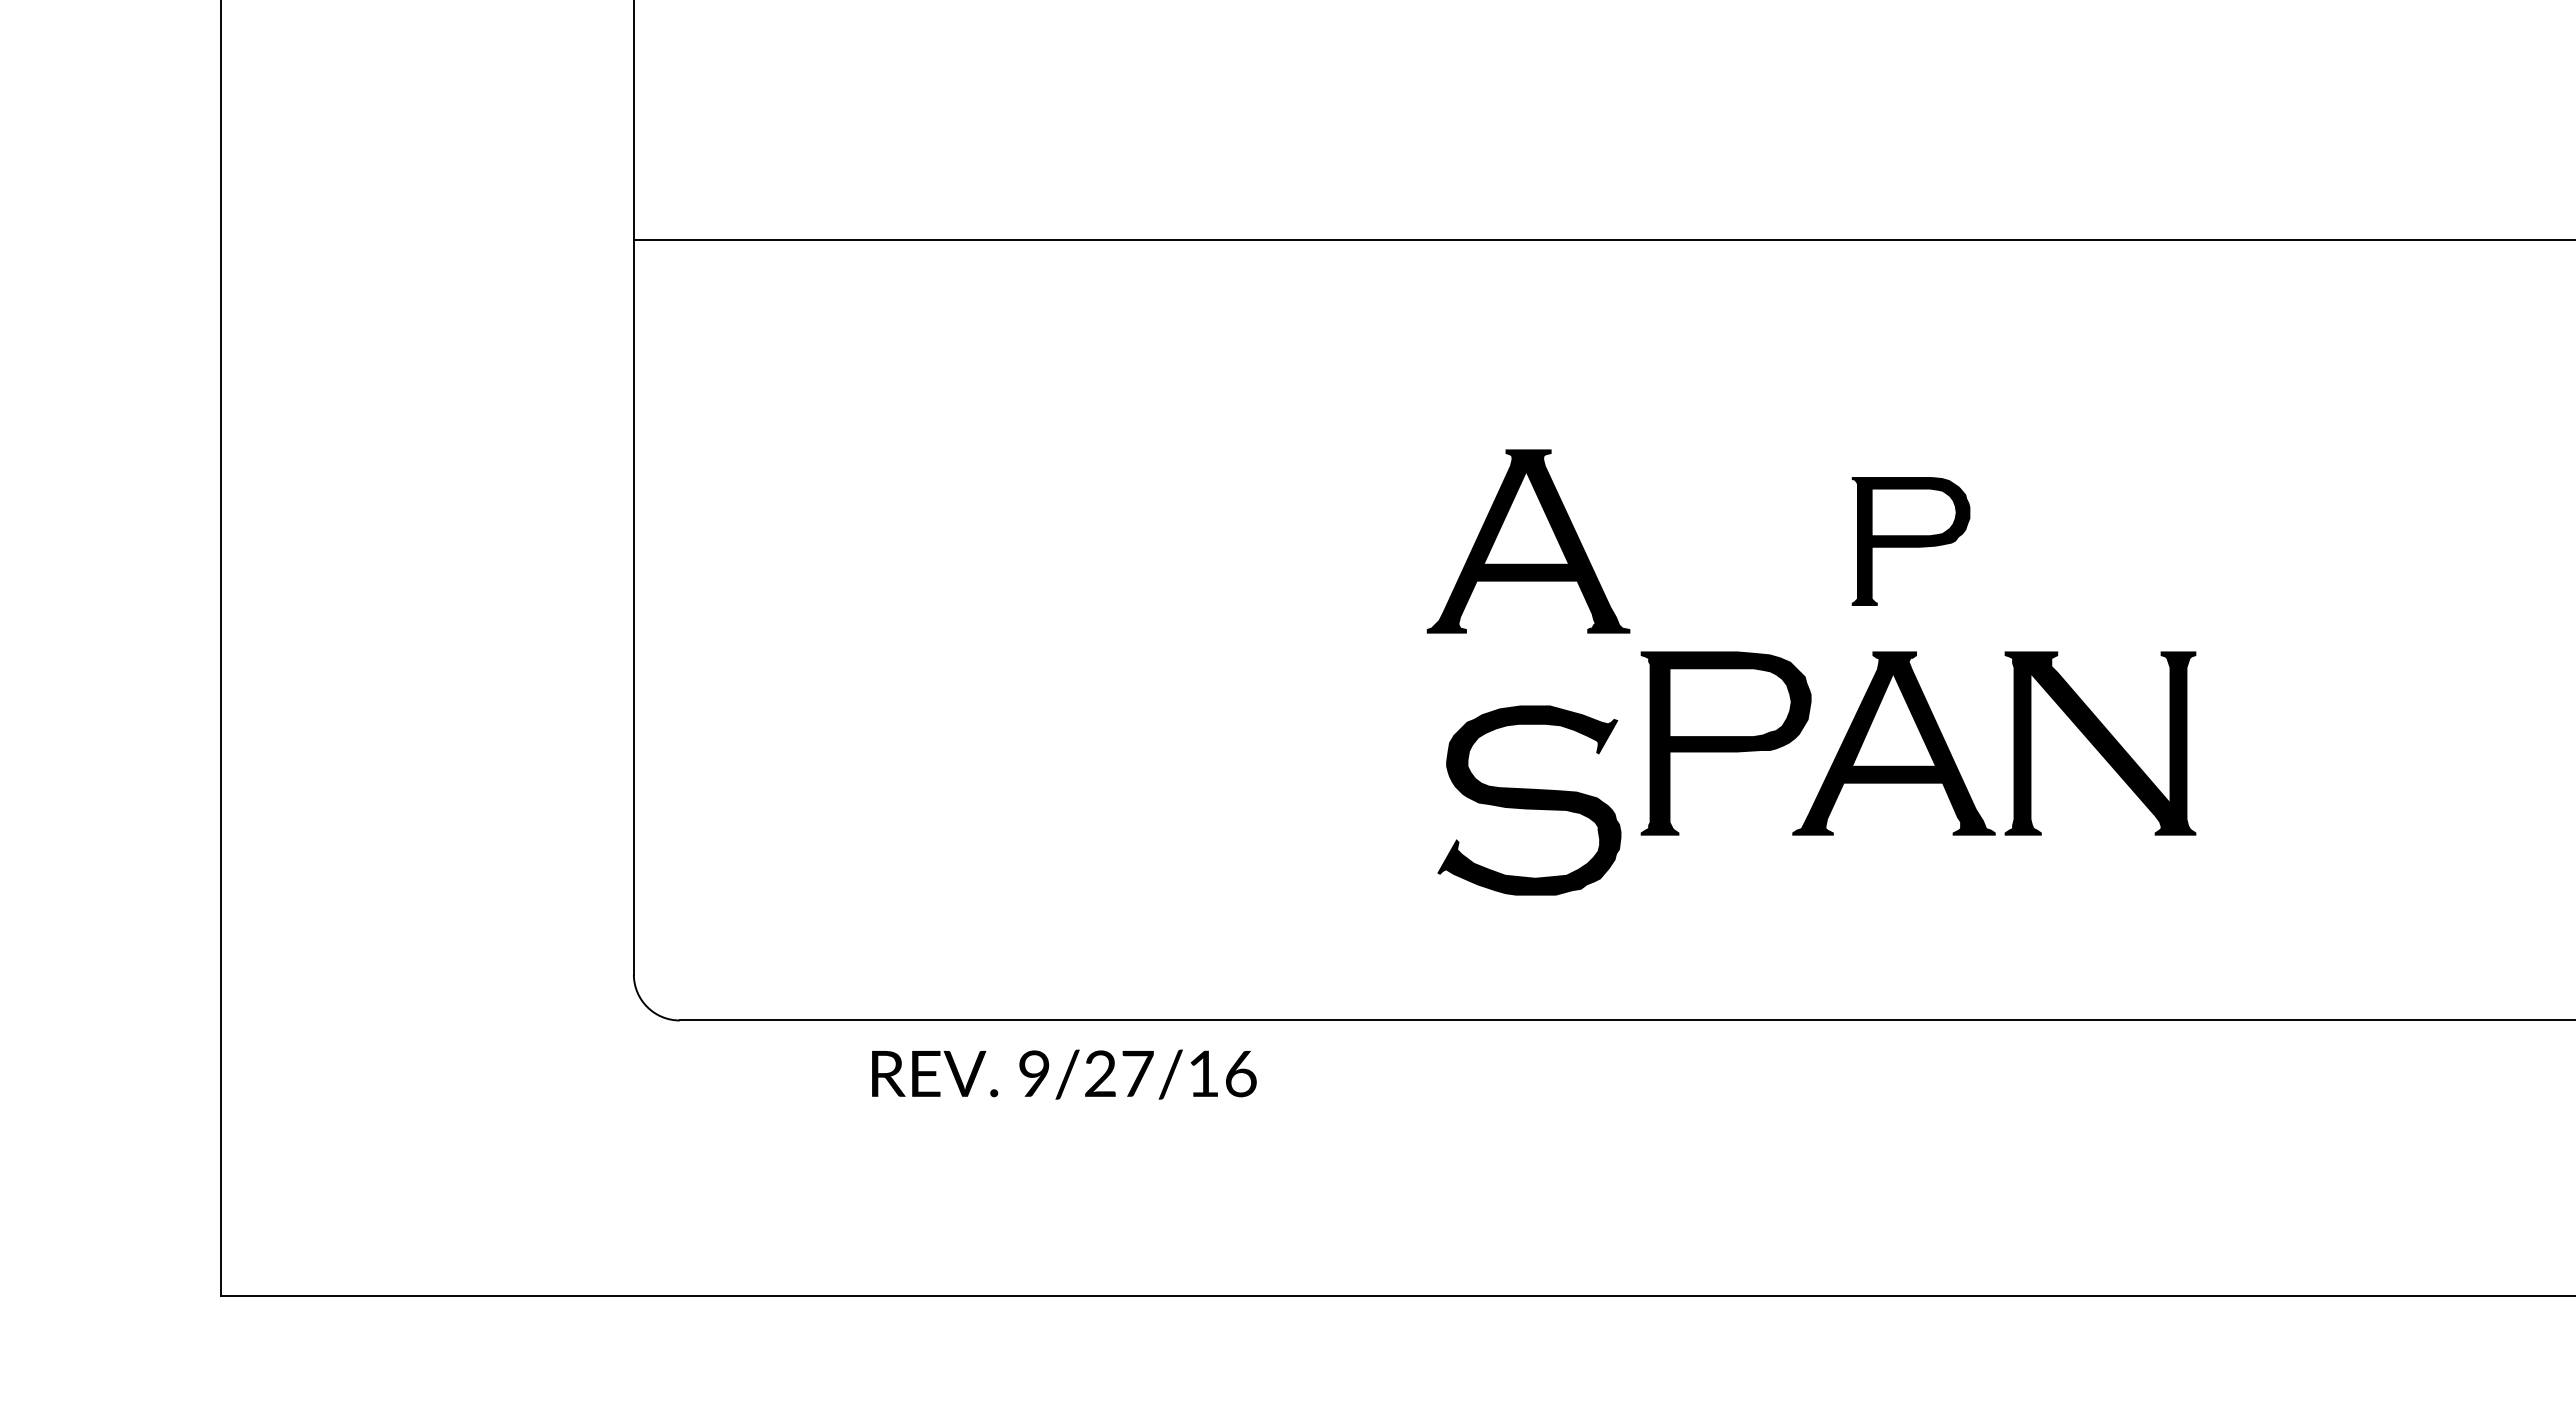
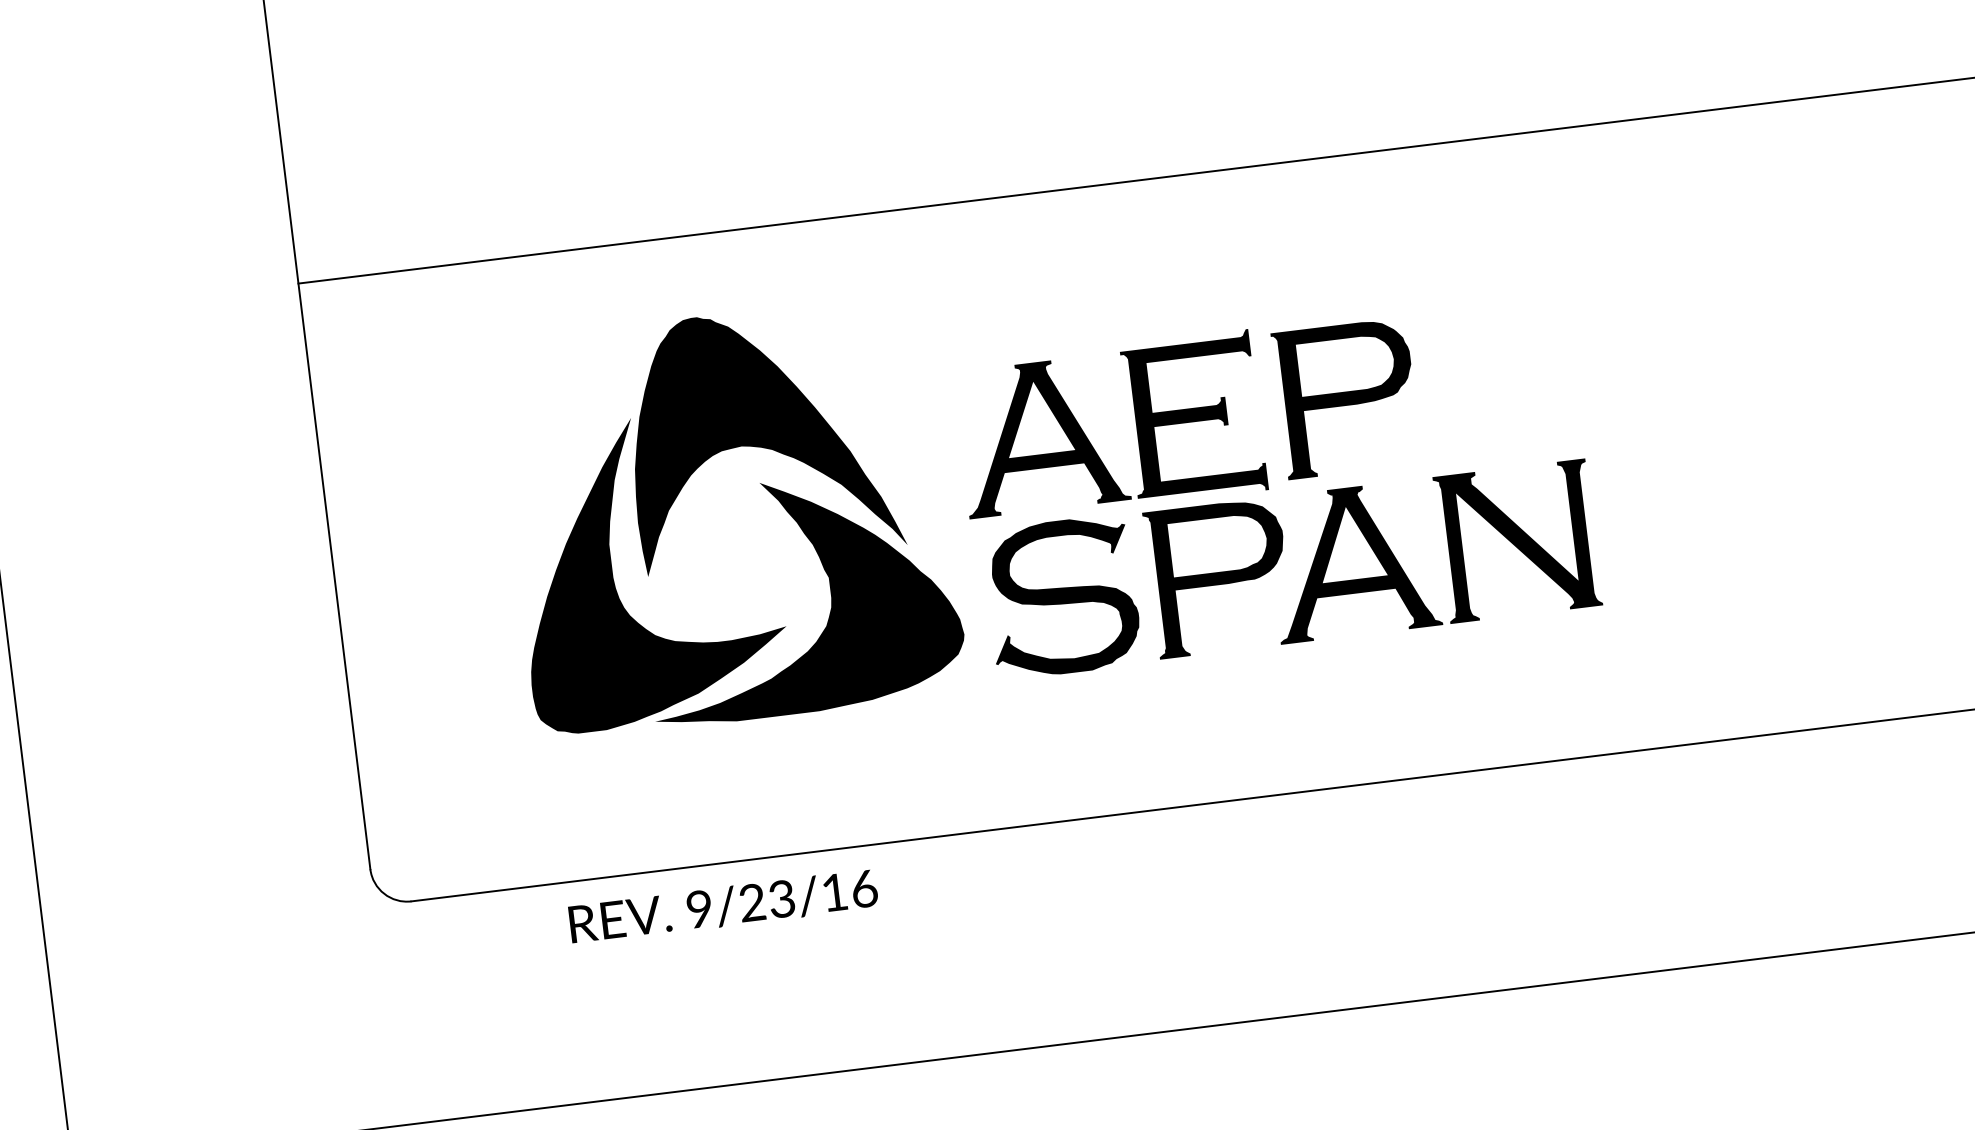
fill: (1181, 498) -> (760, 435), added
fill: (1719, 541) -> (1194, 417), added
part: (1910, 541) -> (1346, 398), size x1.43
fill: (1022, 647) -> (648, 570), added
fill: (1205, 701) -> (799, 595), added
part: (1529, 800) -> (1062, 597), moved
text: (1137, 1073) -> (781, 898), 9/27/16 -> 9/23/16

